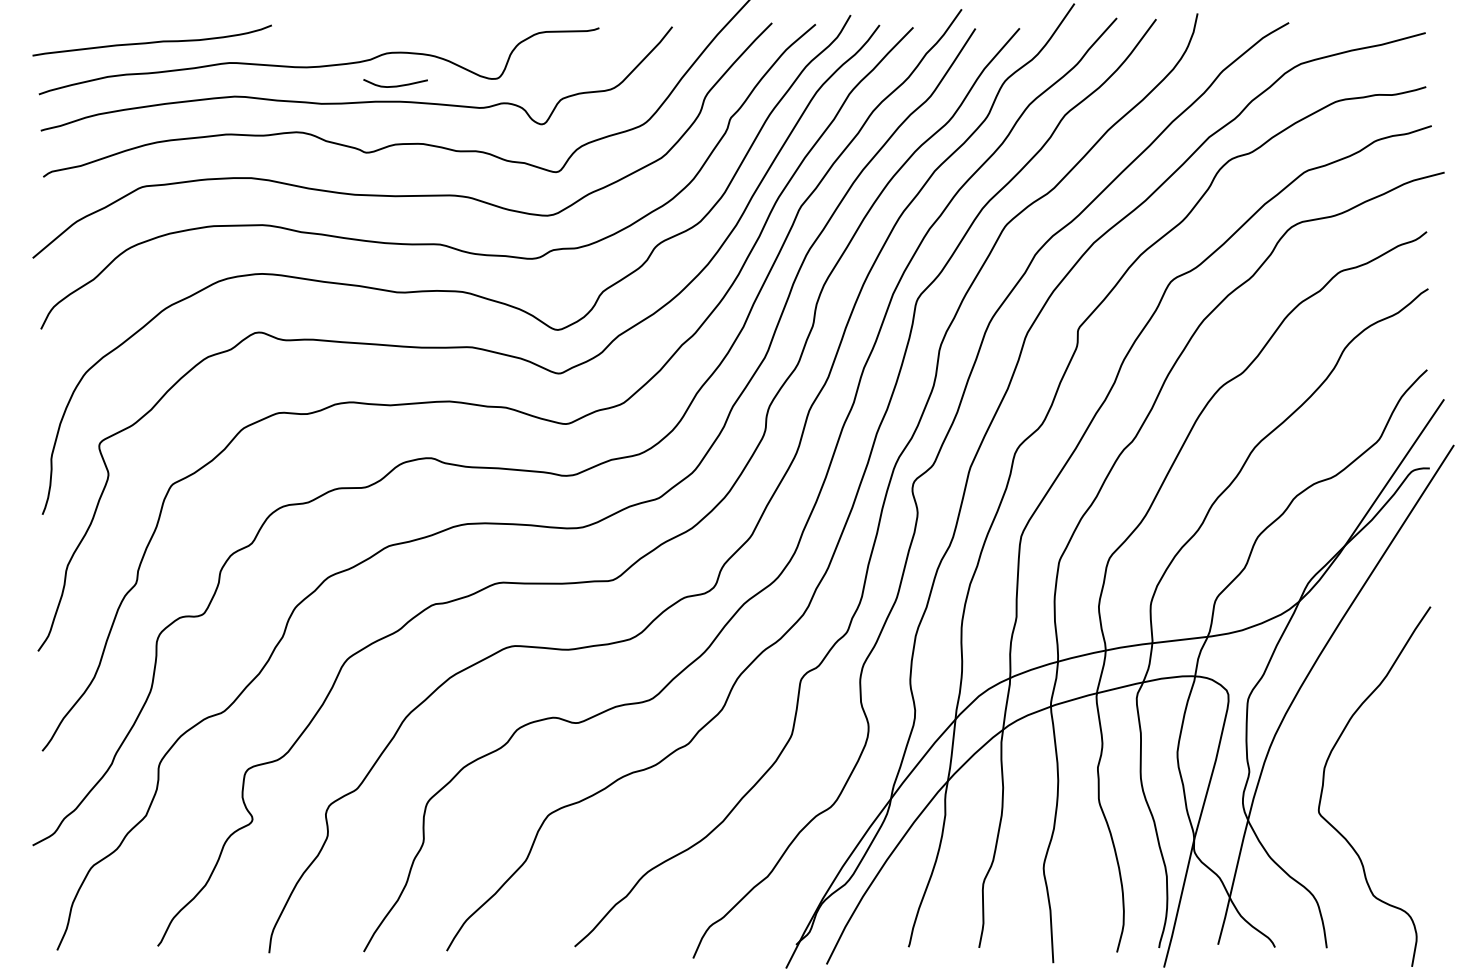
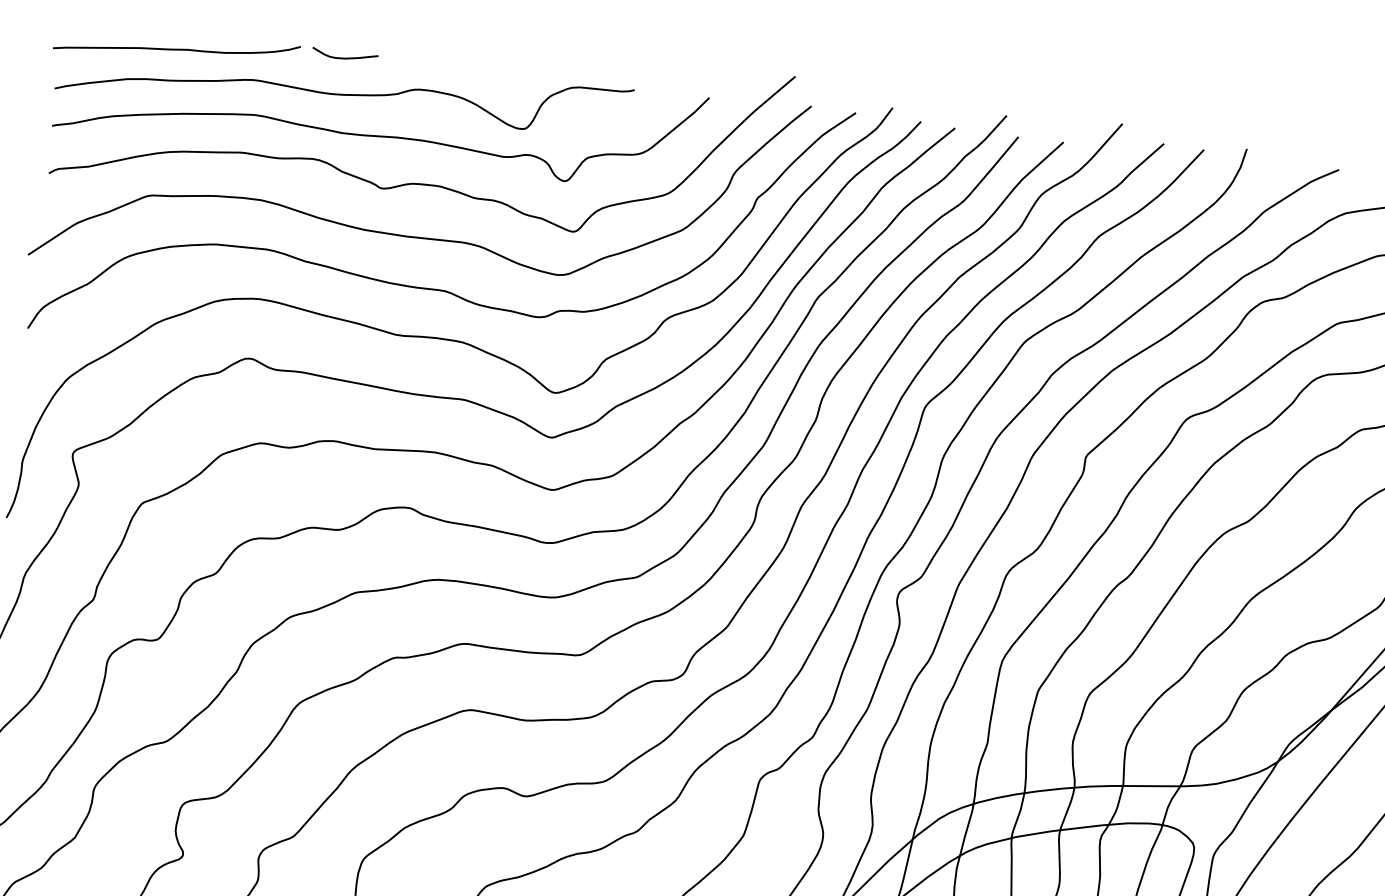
curve: (395, 85) -> (344, 57), moved

